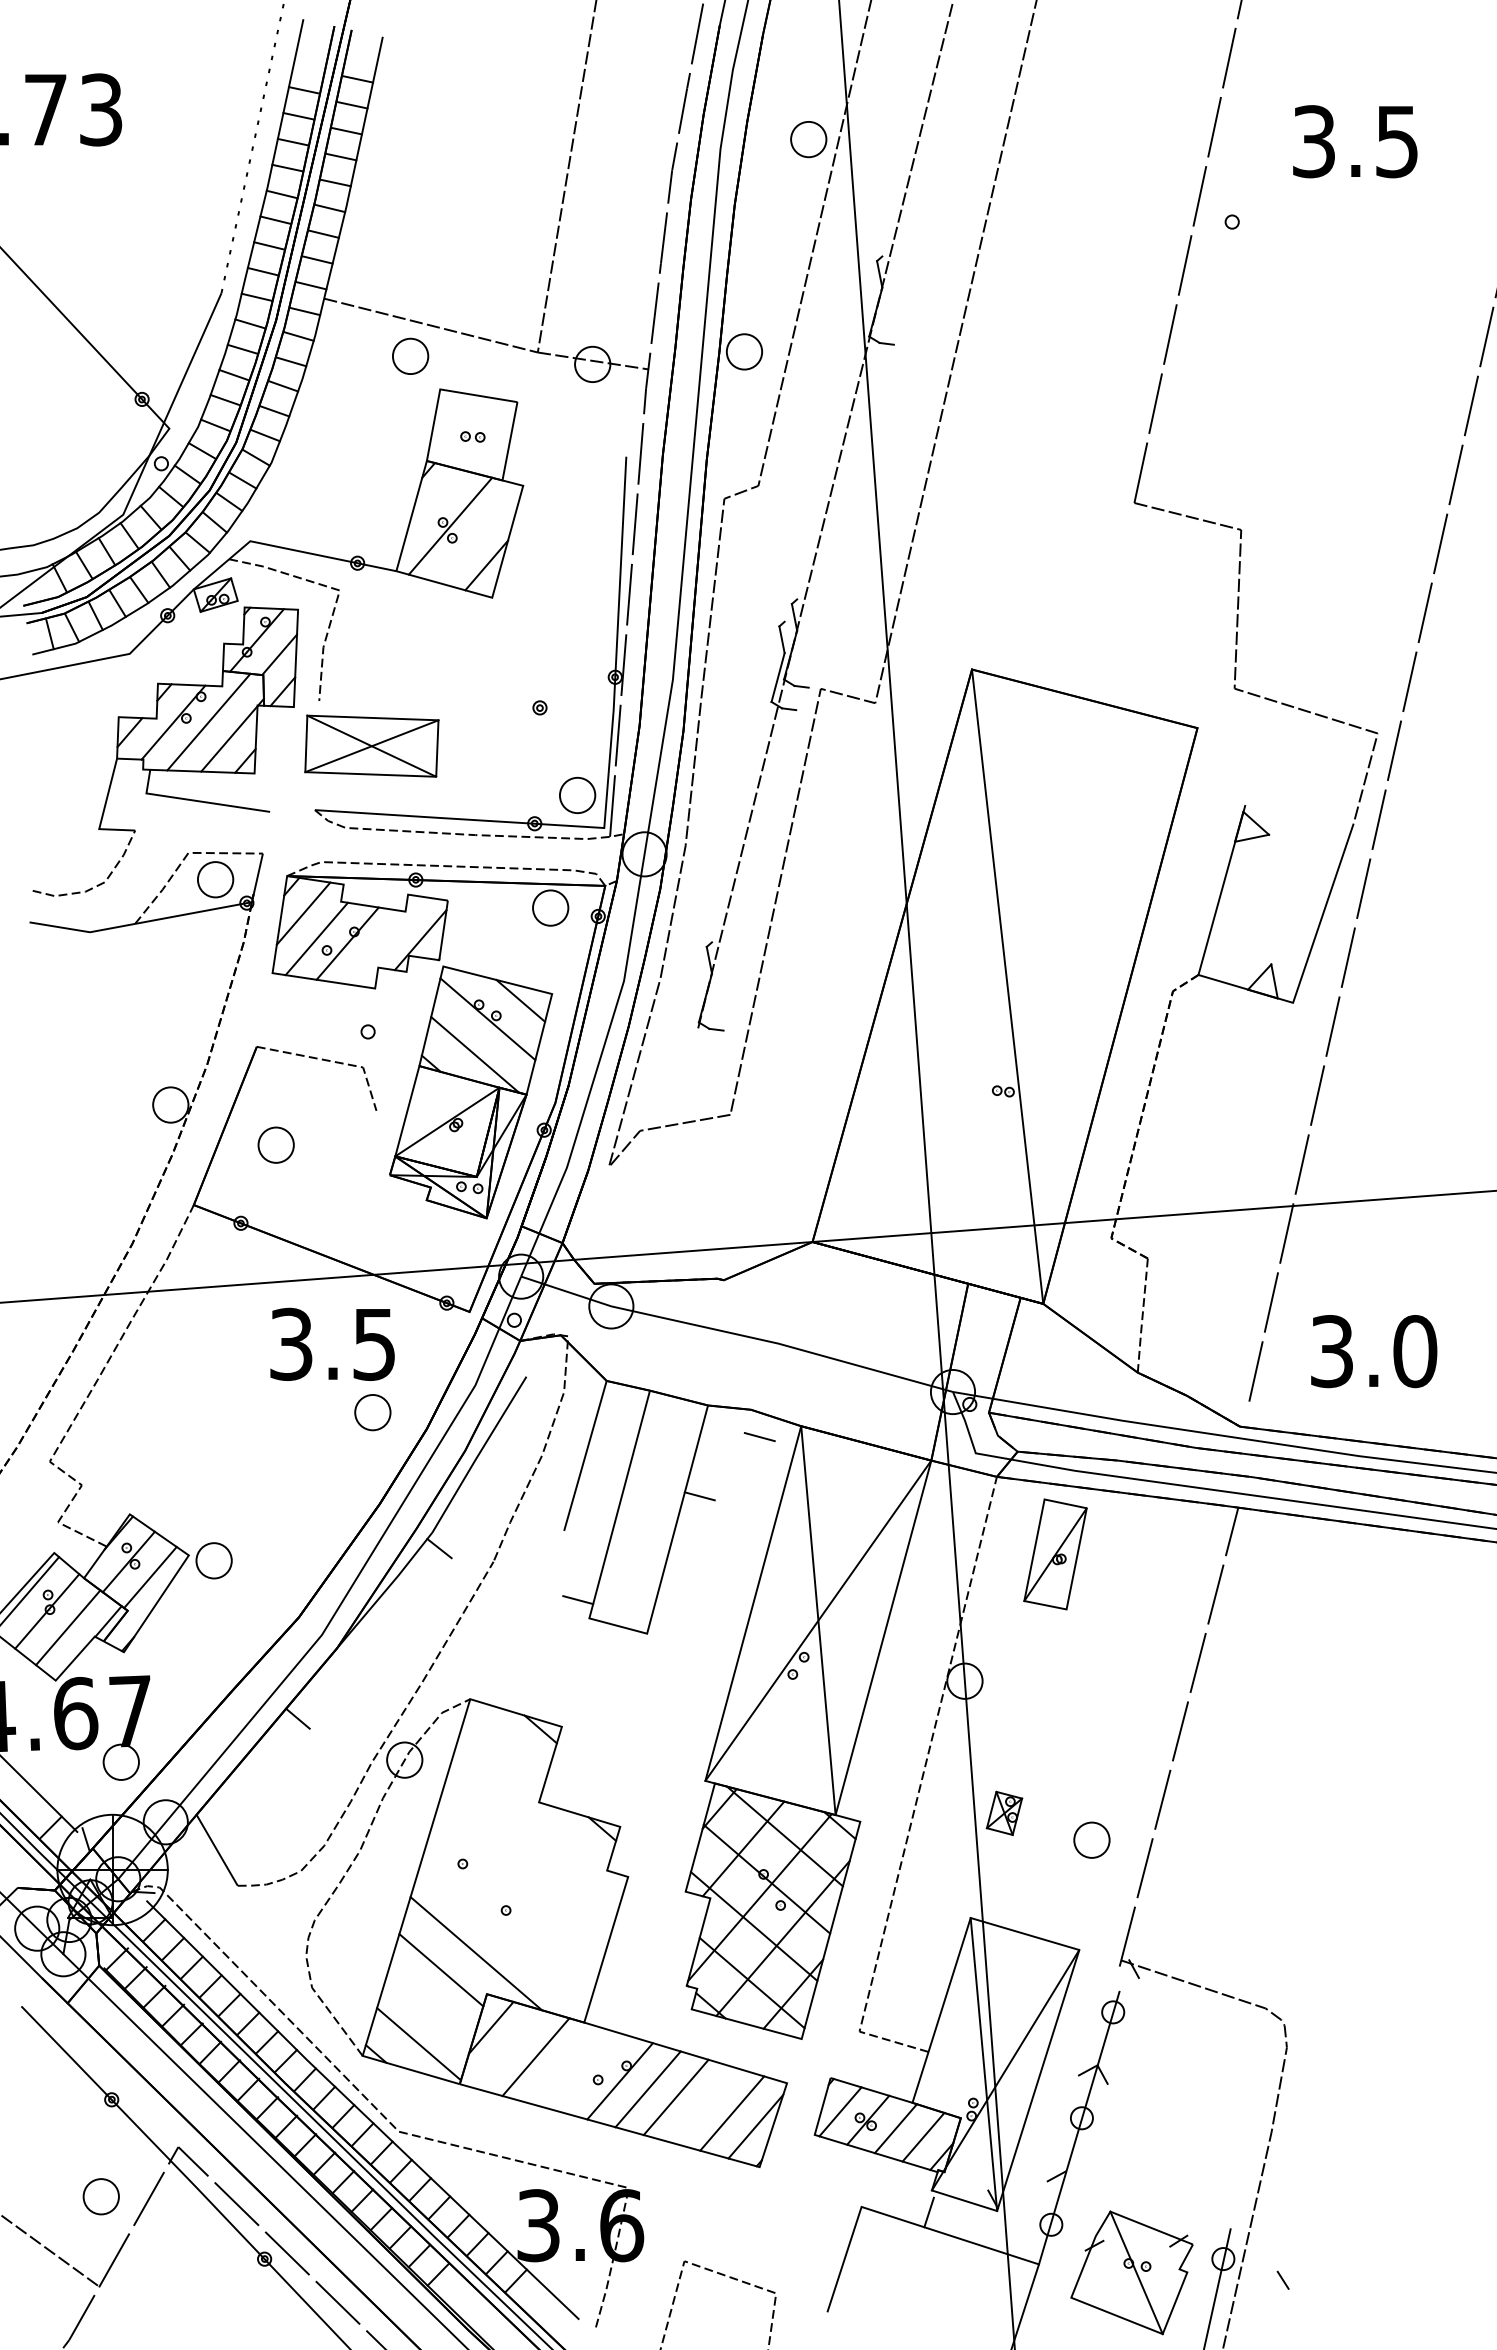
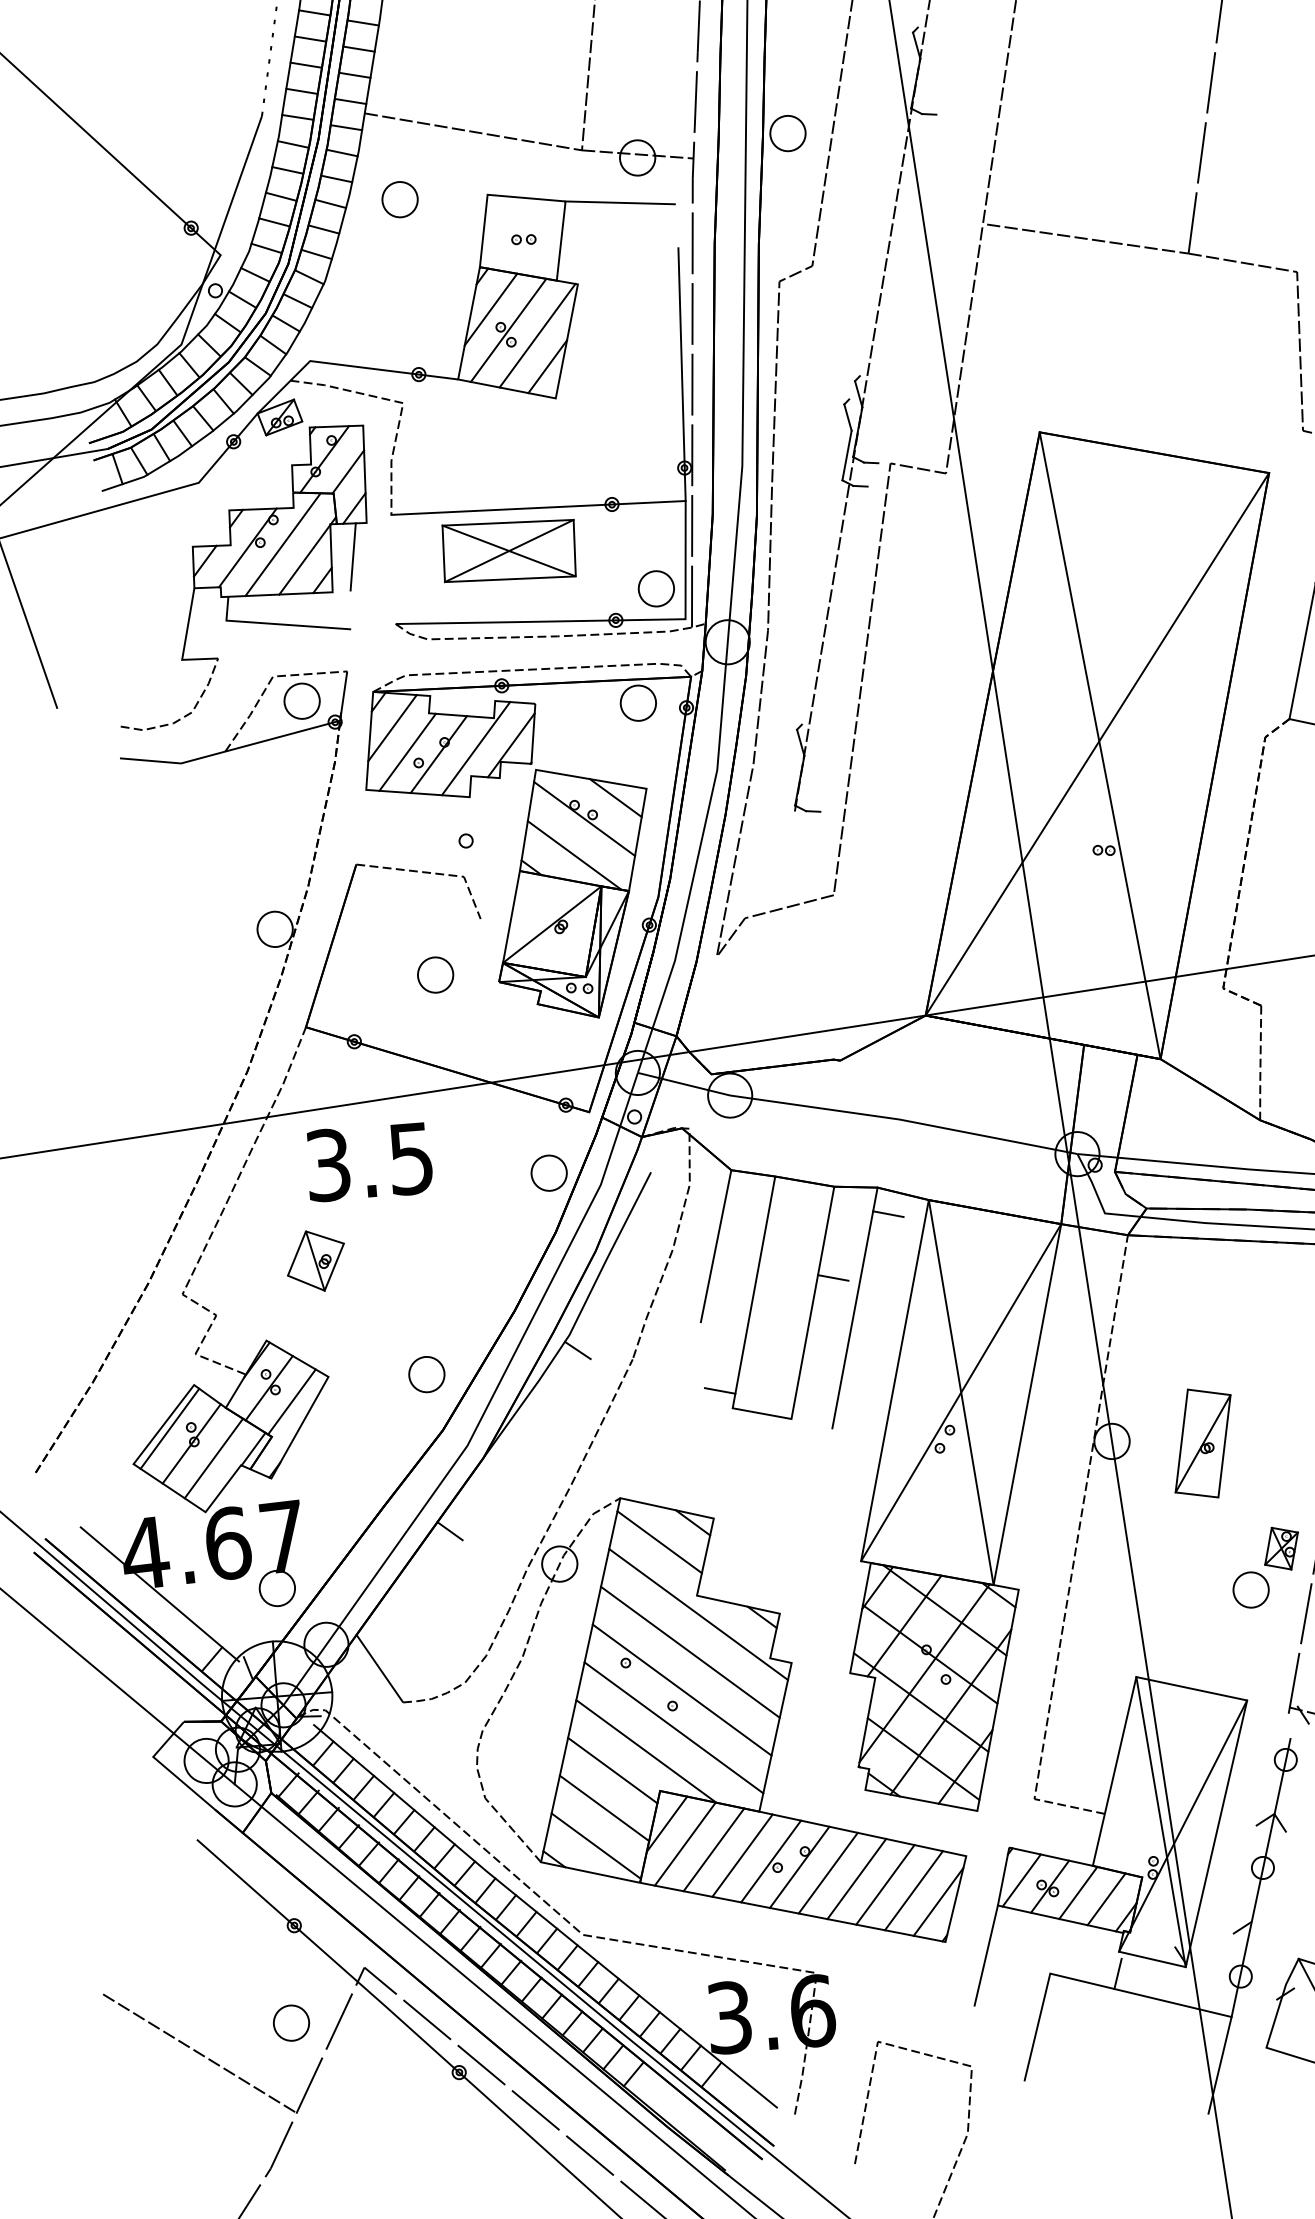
part: (410, 355) -> (399, 198), moved
line: (571, 407) -> (619, 202), added
line: (1034, 480) -> (1087, 238), added
line: (434, 503) -> (490, 308), added
line: (478, 533) -> (537, 335), added
line: (466, 705) -> (538, 507), added
line: (277, 739) -> (352, 556), added
part: (371, 745) -> (508, 550), moved
line: (384, 940) -> (475, 748), added
line: (1004, 985) -> (1096, 744), added
part: (275, 1144) -> (434, 974), moved
text: (332, 1343) -> (369, 1161), moved
part: (372, 1412) -> (548, 1173), moved
part: (185, 1438) -> (315, 1260), added
line: (719, 1527) -> (855, 1307), added
part: (1055, 1554) -> (1203, 1443), moved
part: (213, 1560) -> (426, 1374), moved
line: (505, 1746) -> (659, 1542), added
part: (1004, 1812) -> (1281, 1547), moved
line: (539, 1821) -> (698, 1614), added
line: (528, 1858) -> (690, 1652), added
line: (516, 1895) -> (681, 1690), added
line: (505, 1932) -> (673, 1728), added
line: (430, 2007) -> (604, 1808), added
line: (507, 2049) -> (684, 1844), added
line: (563, 2064) -> (741, 1855), added
line: (592, 2072) -> (771, 1860), added
line: (704, 2105) -> (885, 1884), added
line: (798, 2183) -> (985, 1955), added

